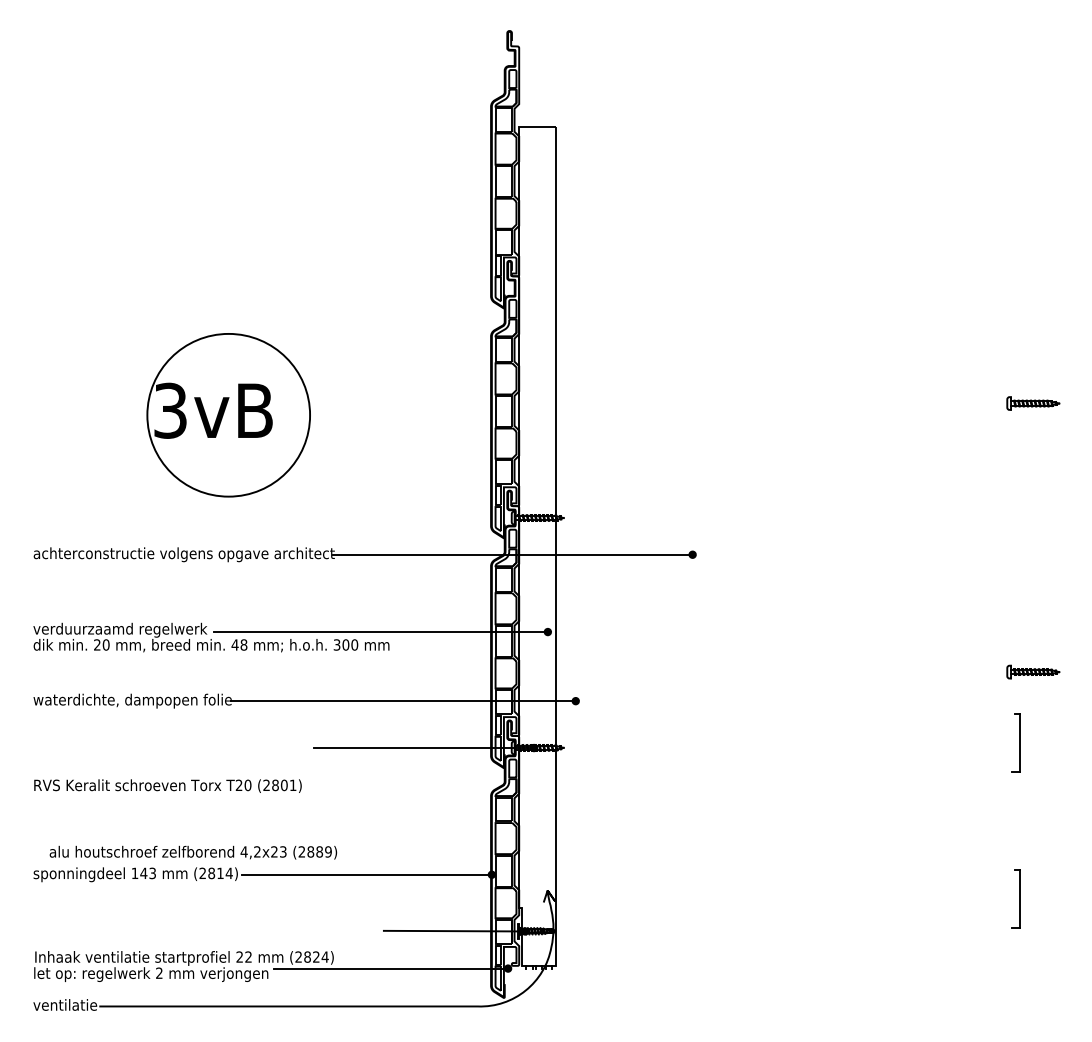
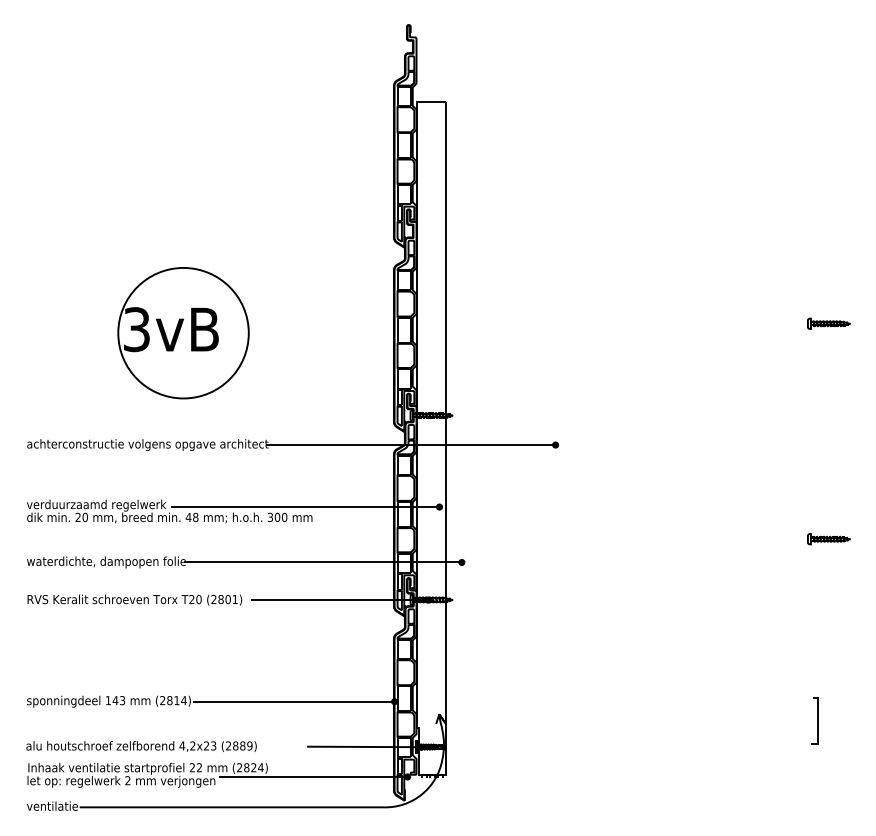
part: (1015, 742) -> (814, 595), removed
text: (167, 785) -> (134, 599), moved
text: (193, 852) -> (141, 746), moved

